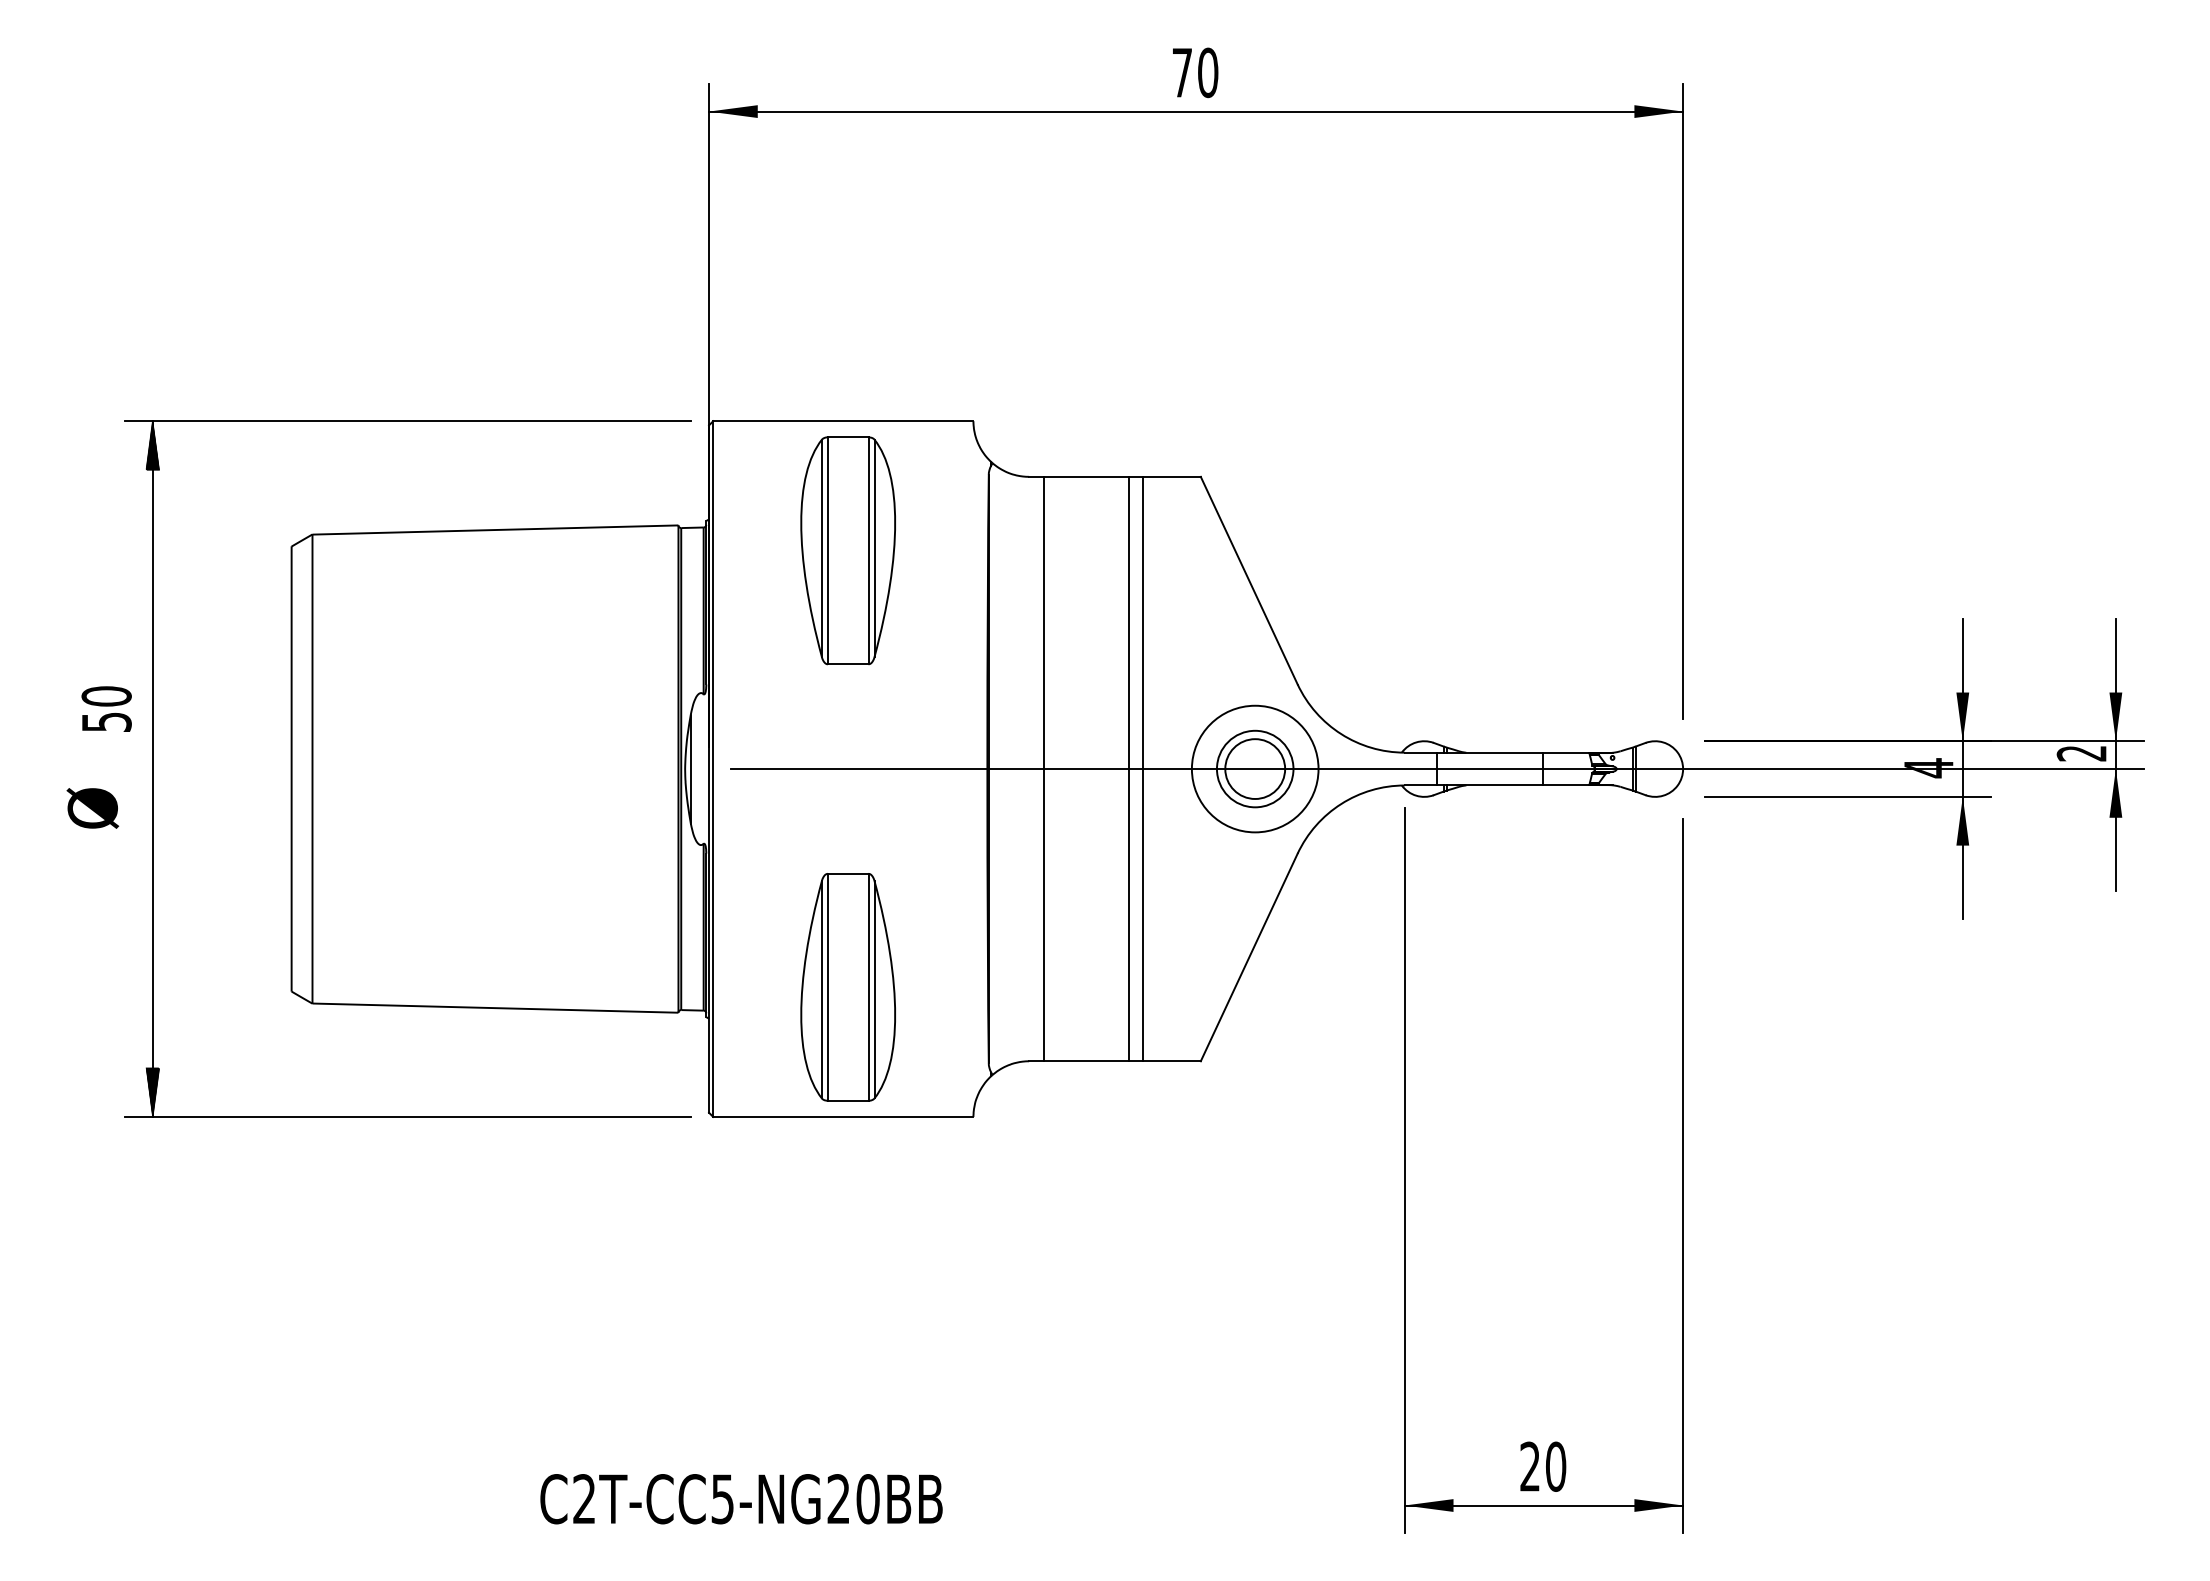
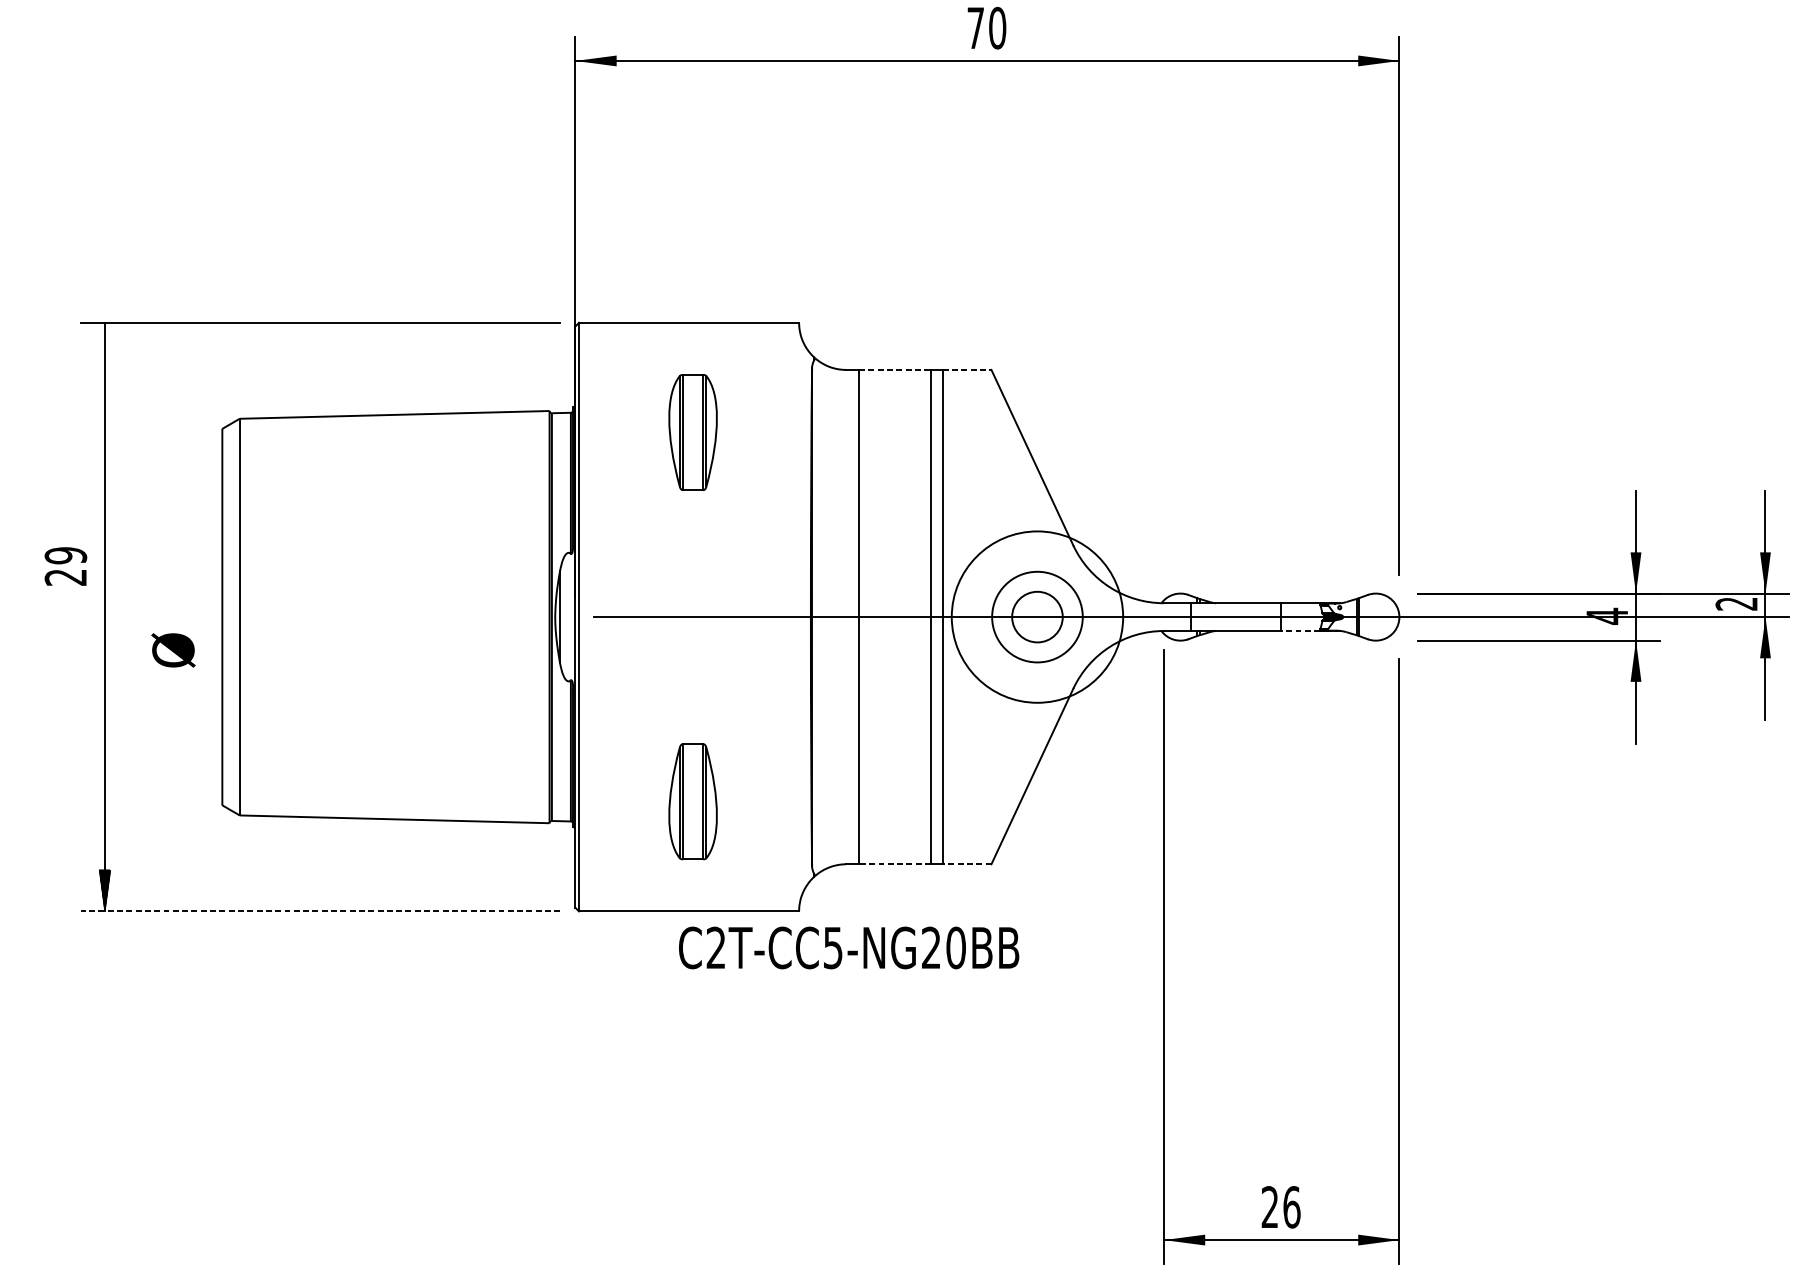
hatch: (152, 445) -> (104, 343), removed
line: (1087, 476) -> (895, 369), solid -> dashed
line: (1172, 476) -> (967, 369), solid -> dashed
part: (847, 550) -> (692, 432), size x0.6
text: (106, 709) -> (65, 566), 50 -> 29
circle: (1254, 768) -> (1036, 616), size x1.4
circle: (1254, 768) -> (1036, 616), size x1.6
line: (1565, 785) -> (1299, 631), solid -> dashed
text: (92, 808) -> (173, 650), moved
part: (847, 987) -> (692, 801), size x0.6
line: (1086, 1061) -> (894, 864), solid -> dashed
line: (1172, 1061) -> (967, 864), solid -> dashed
line: (407, 1116) -> (320, 911), solid -> dashed
text: (1556, 1466) -> (1292, 1207), 20 -> 26
text: (741, 1499) -> (849, 948), moved

